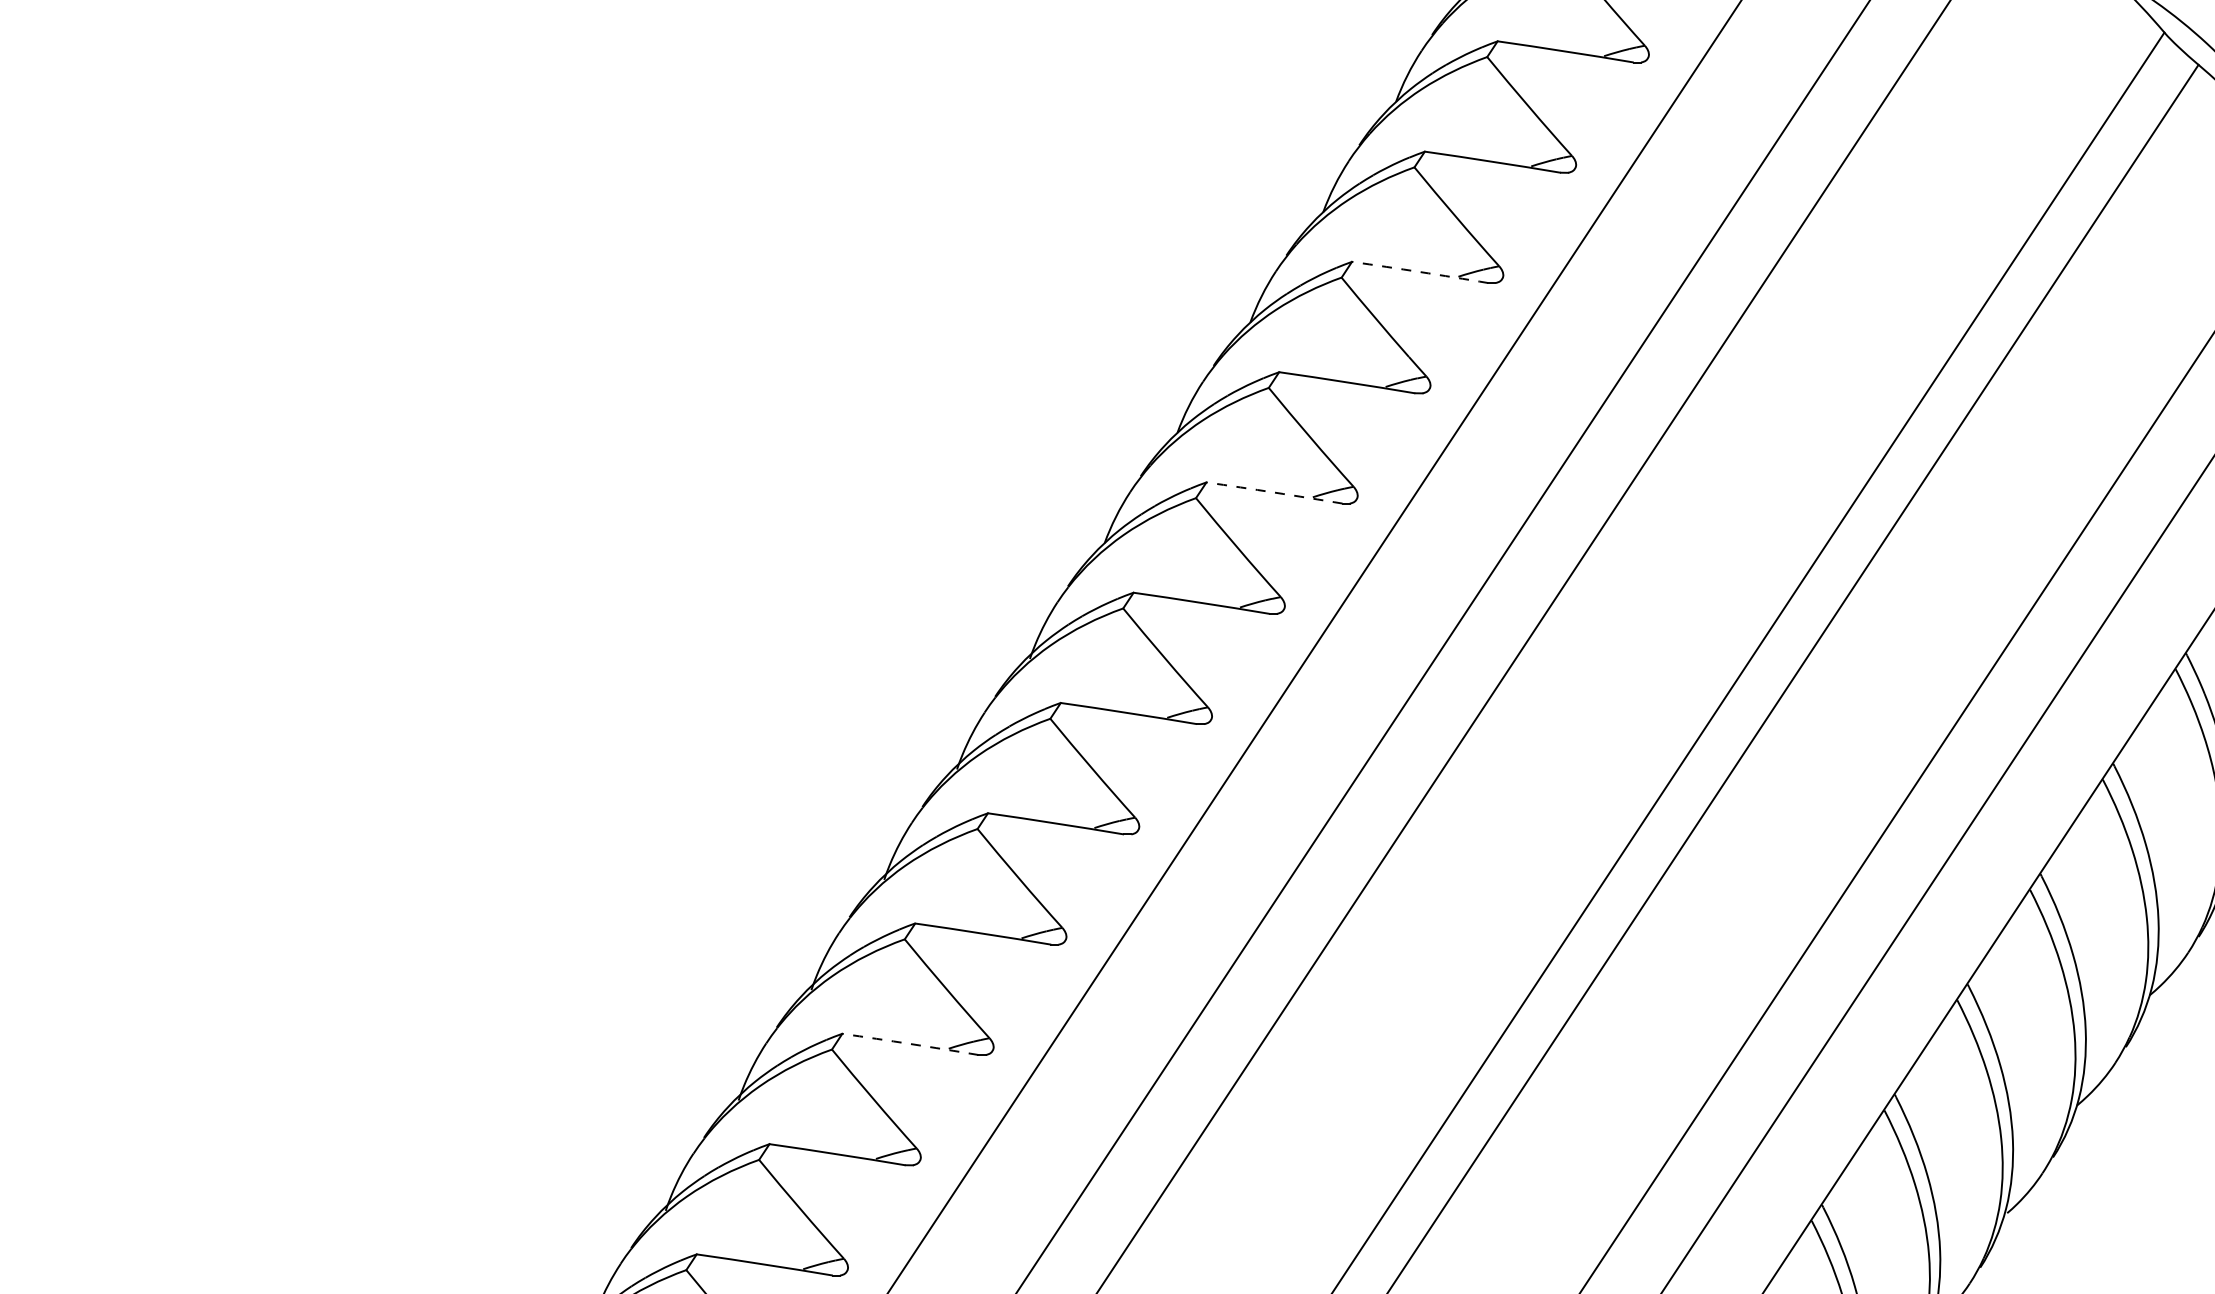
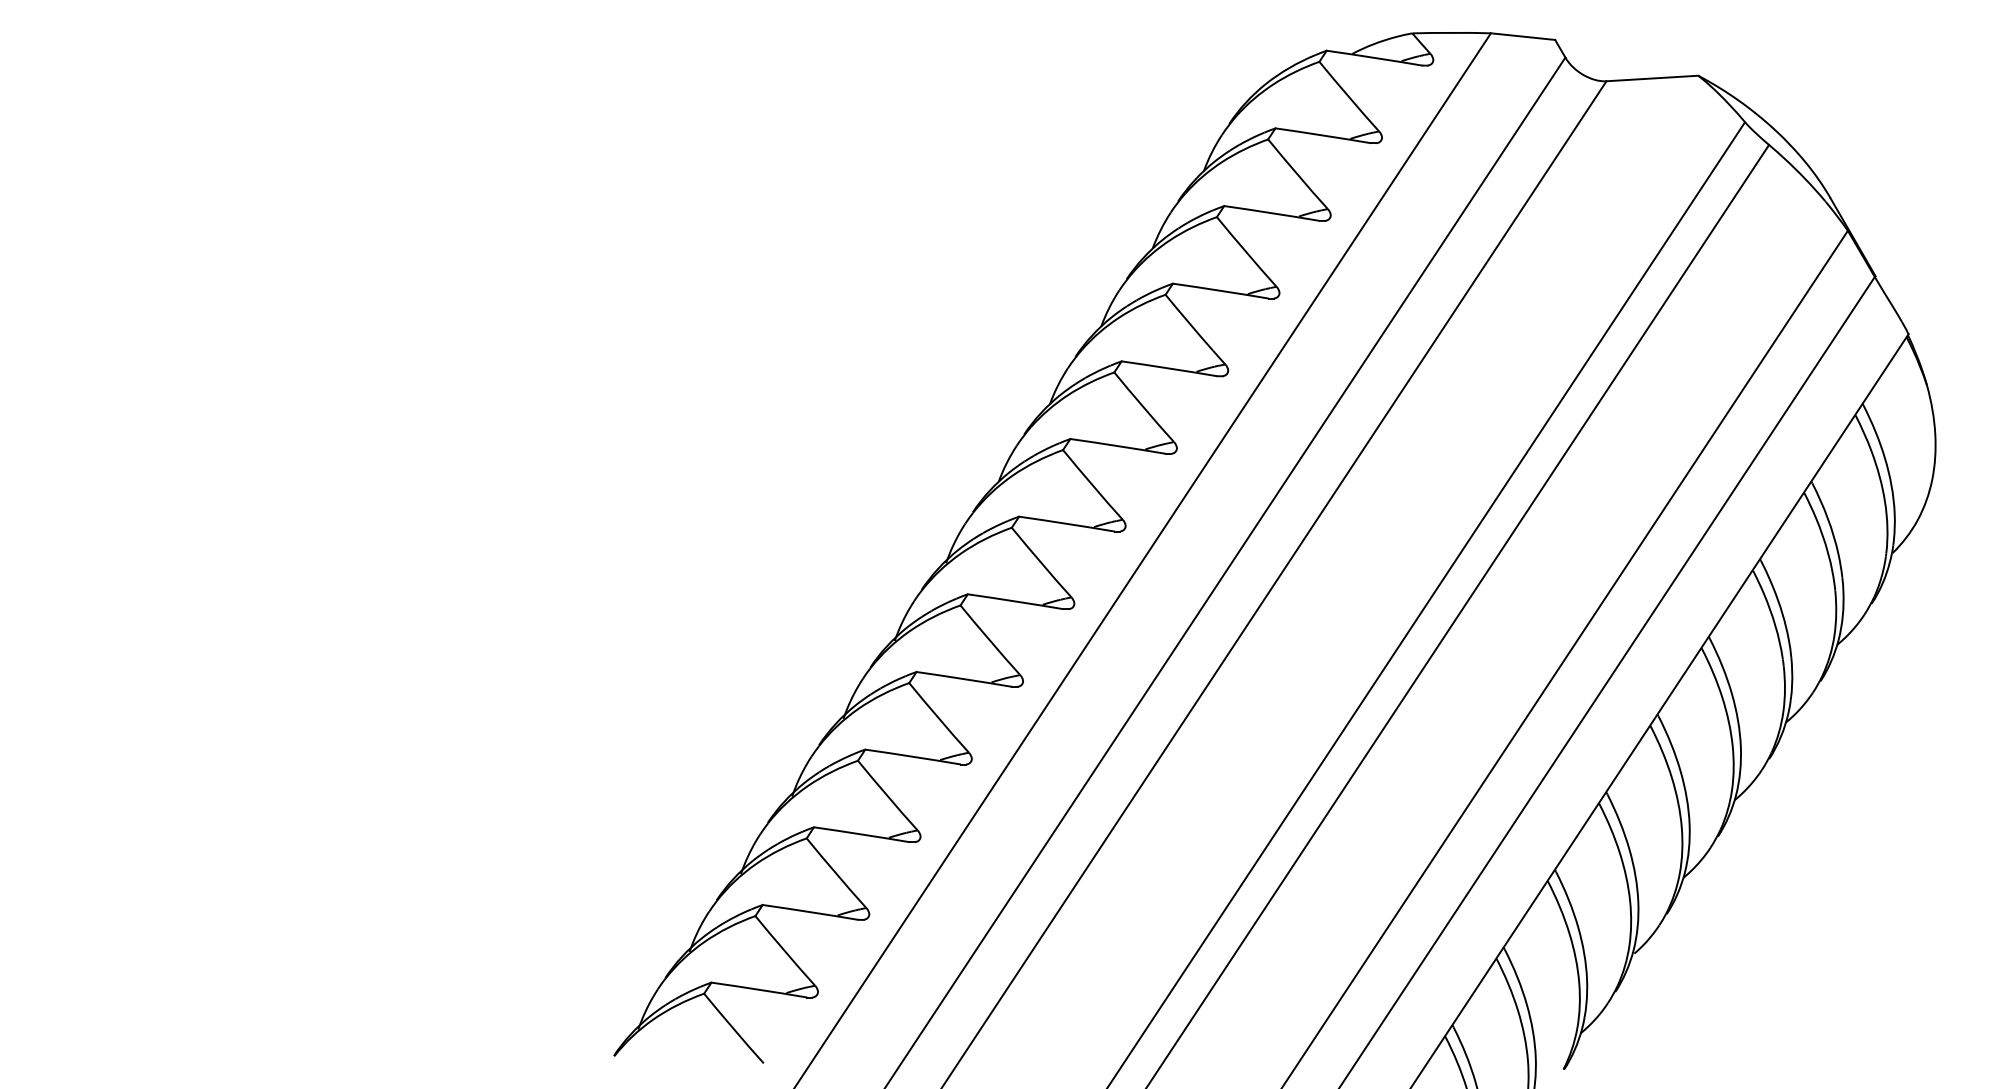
arc: (1419, 271) -> (1220, 290), dashed -> solid
arc: (1274, 493) -> (1118, 446), dashed -> solid
arc: (911, 1044) -> (862, 834), dashed -> solid

